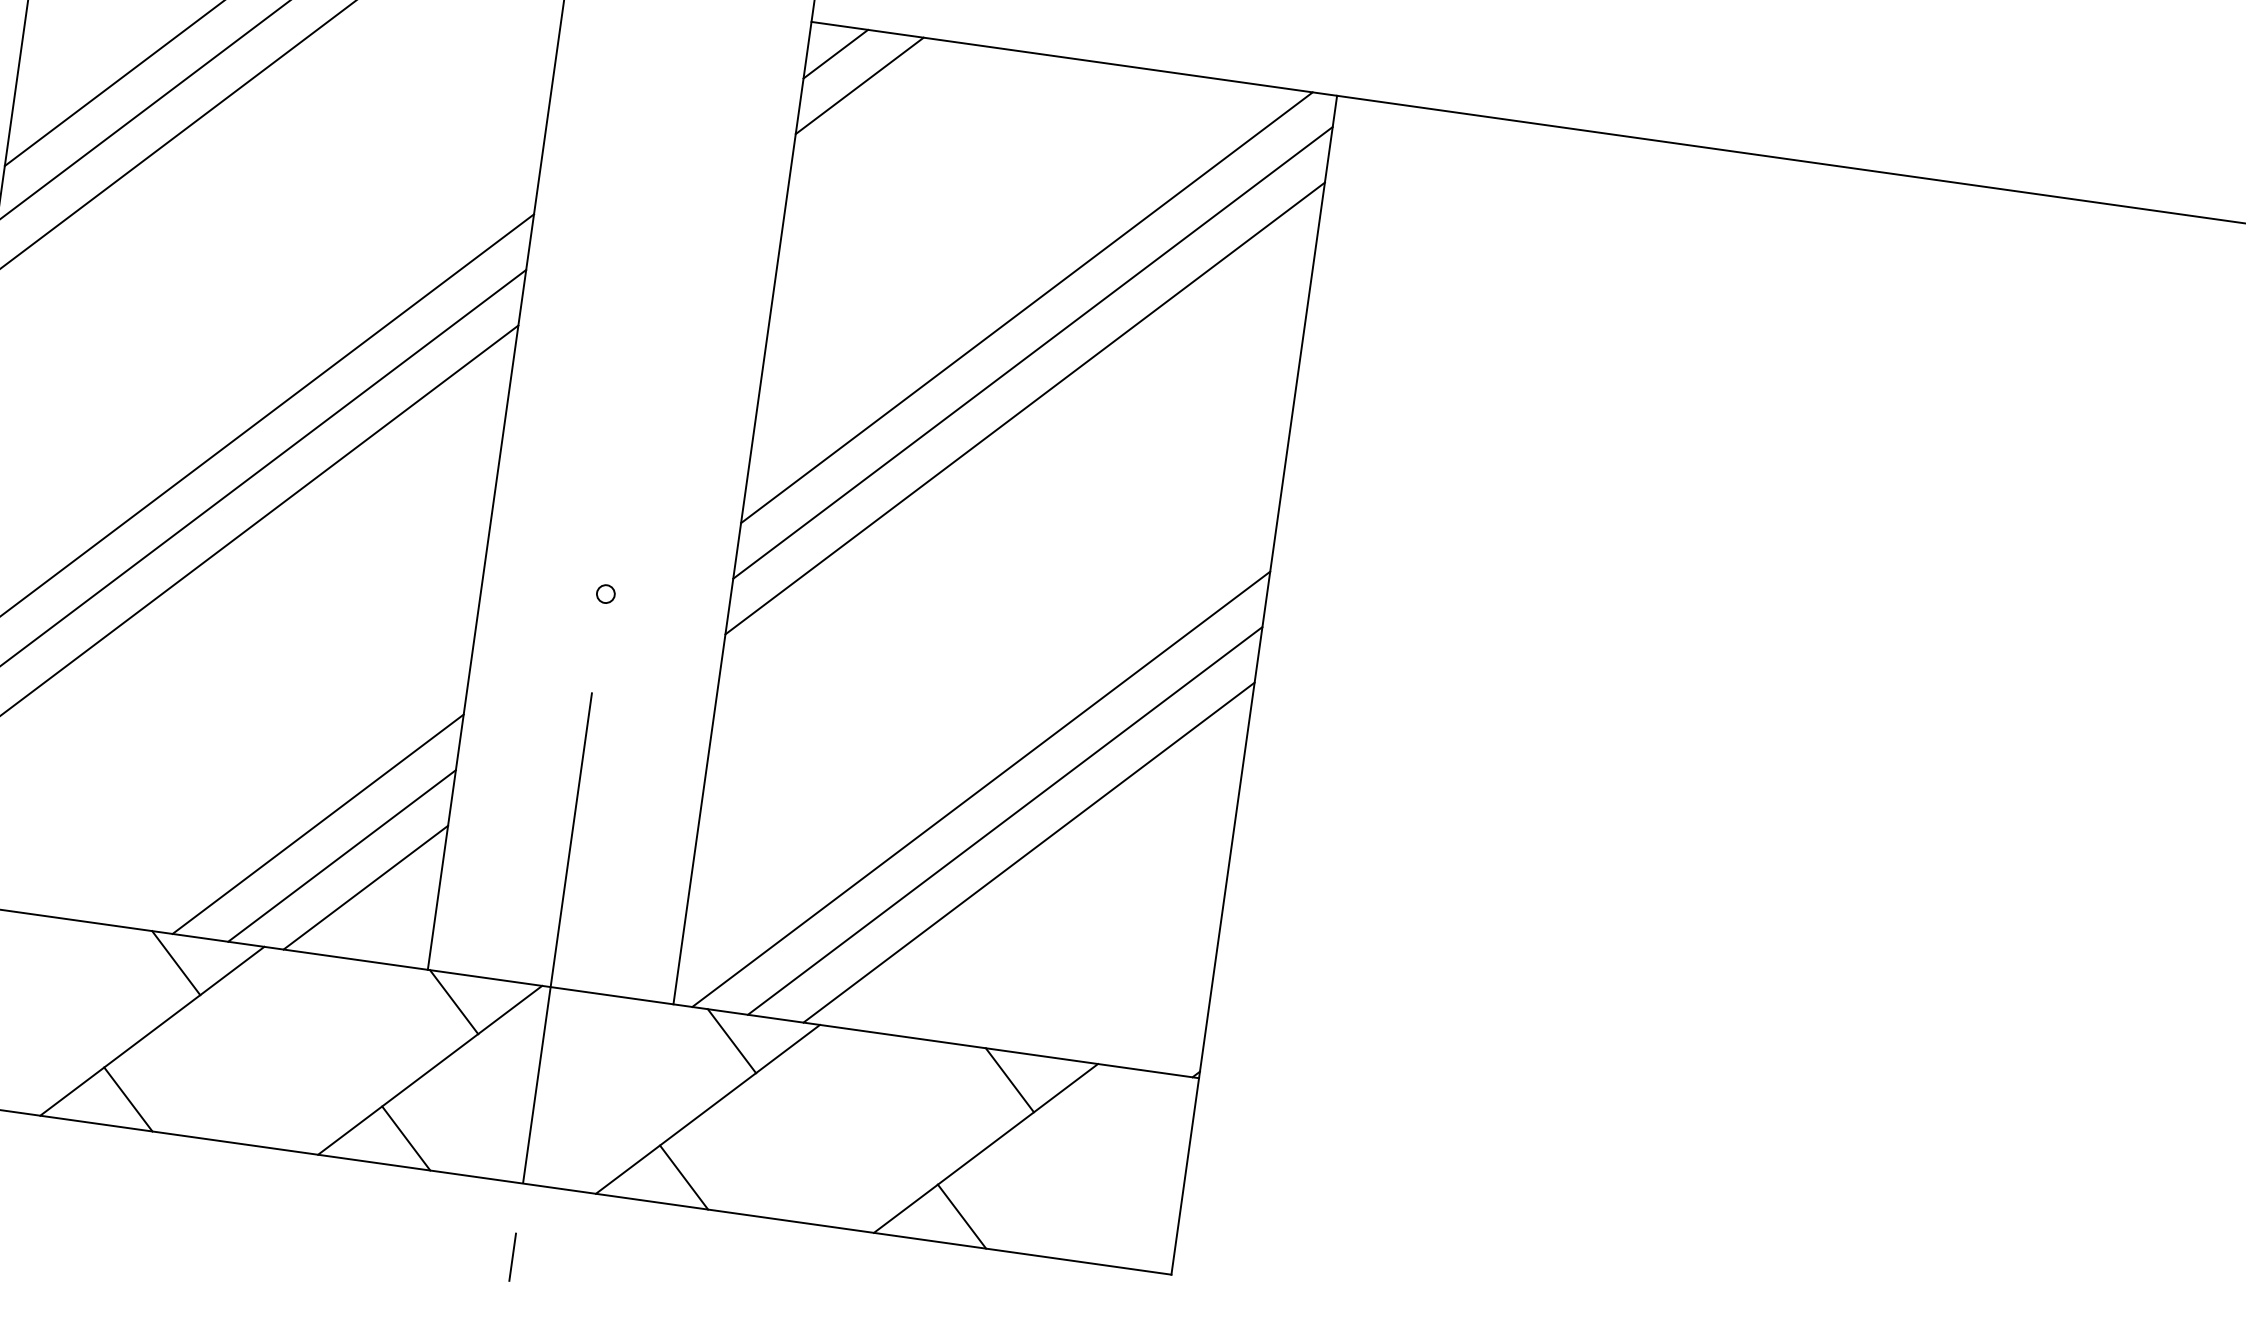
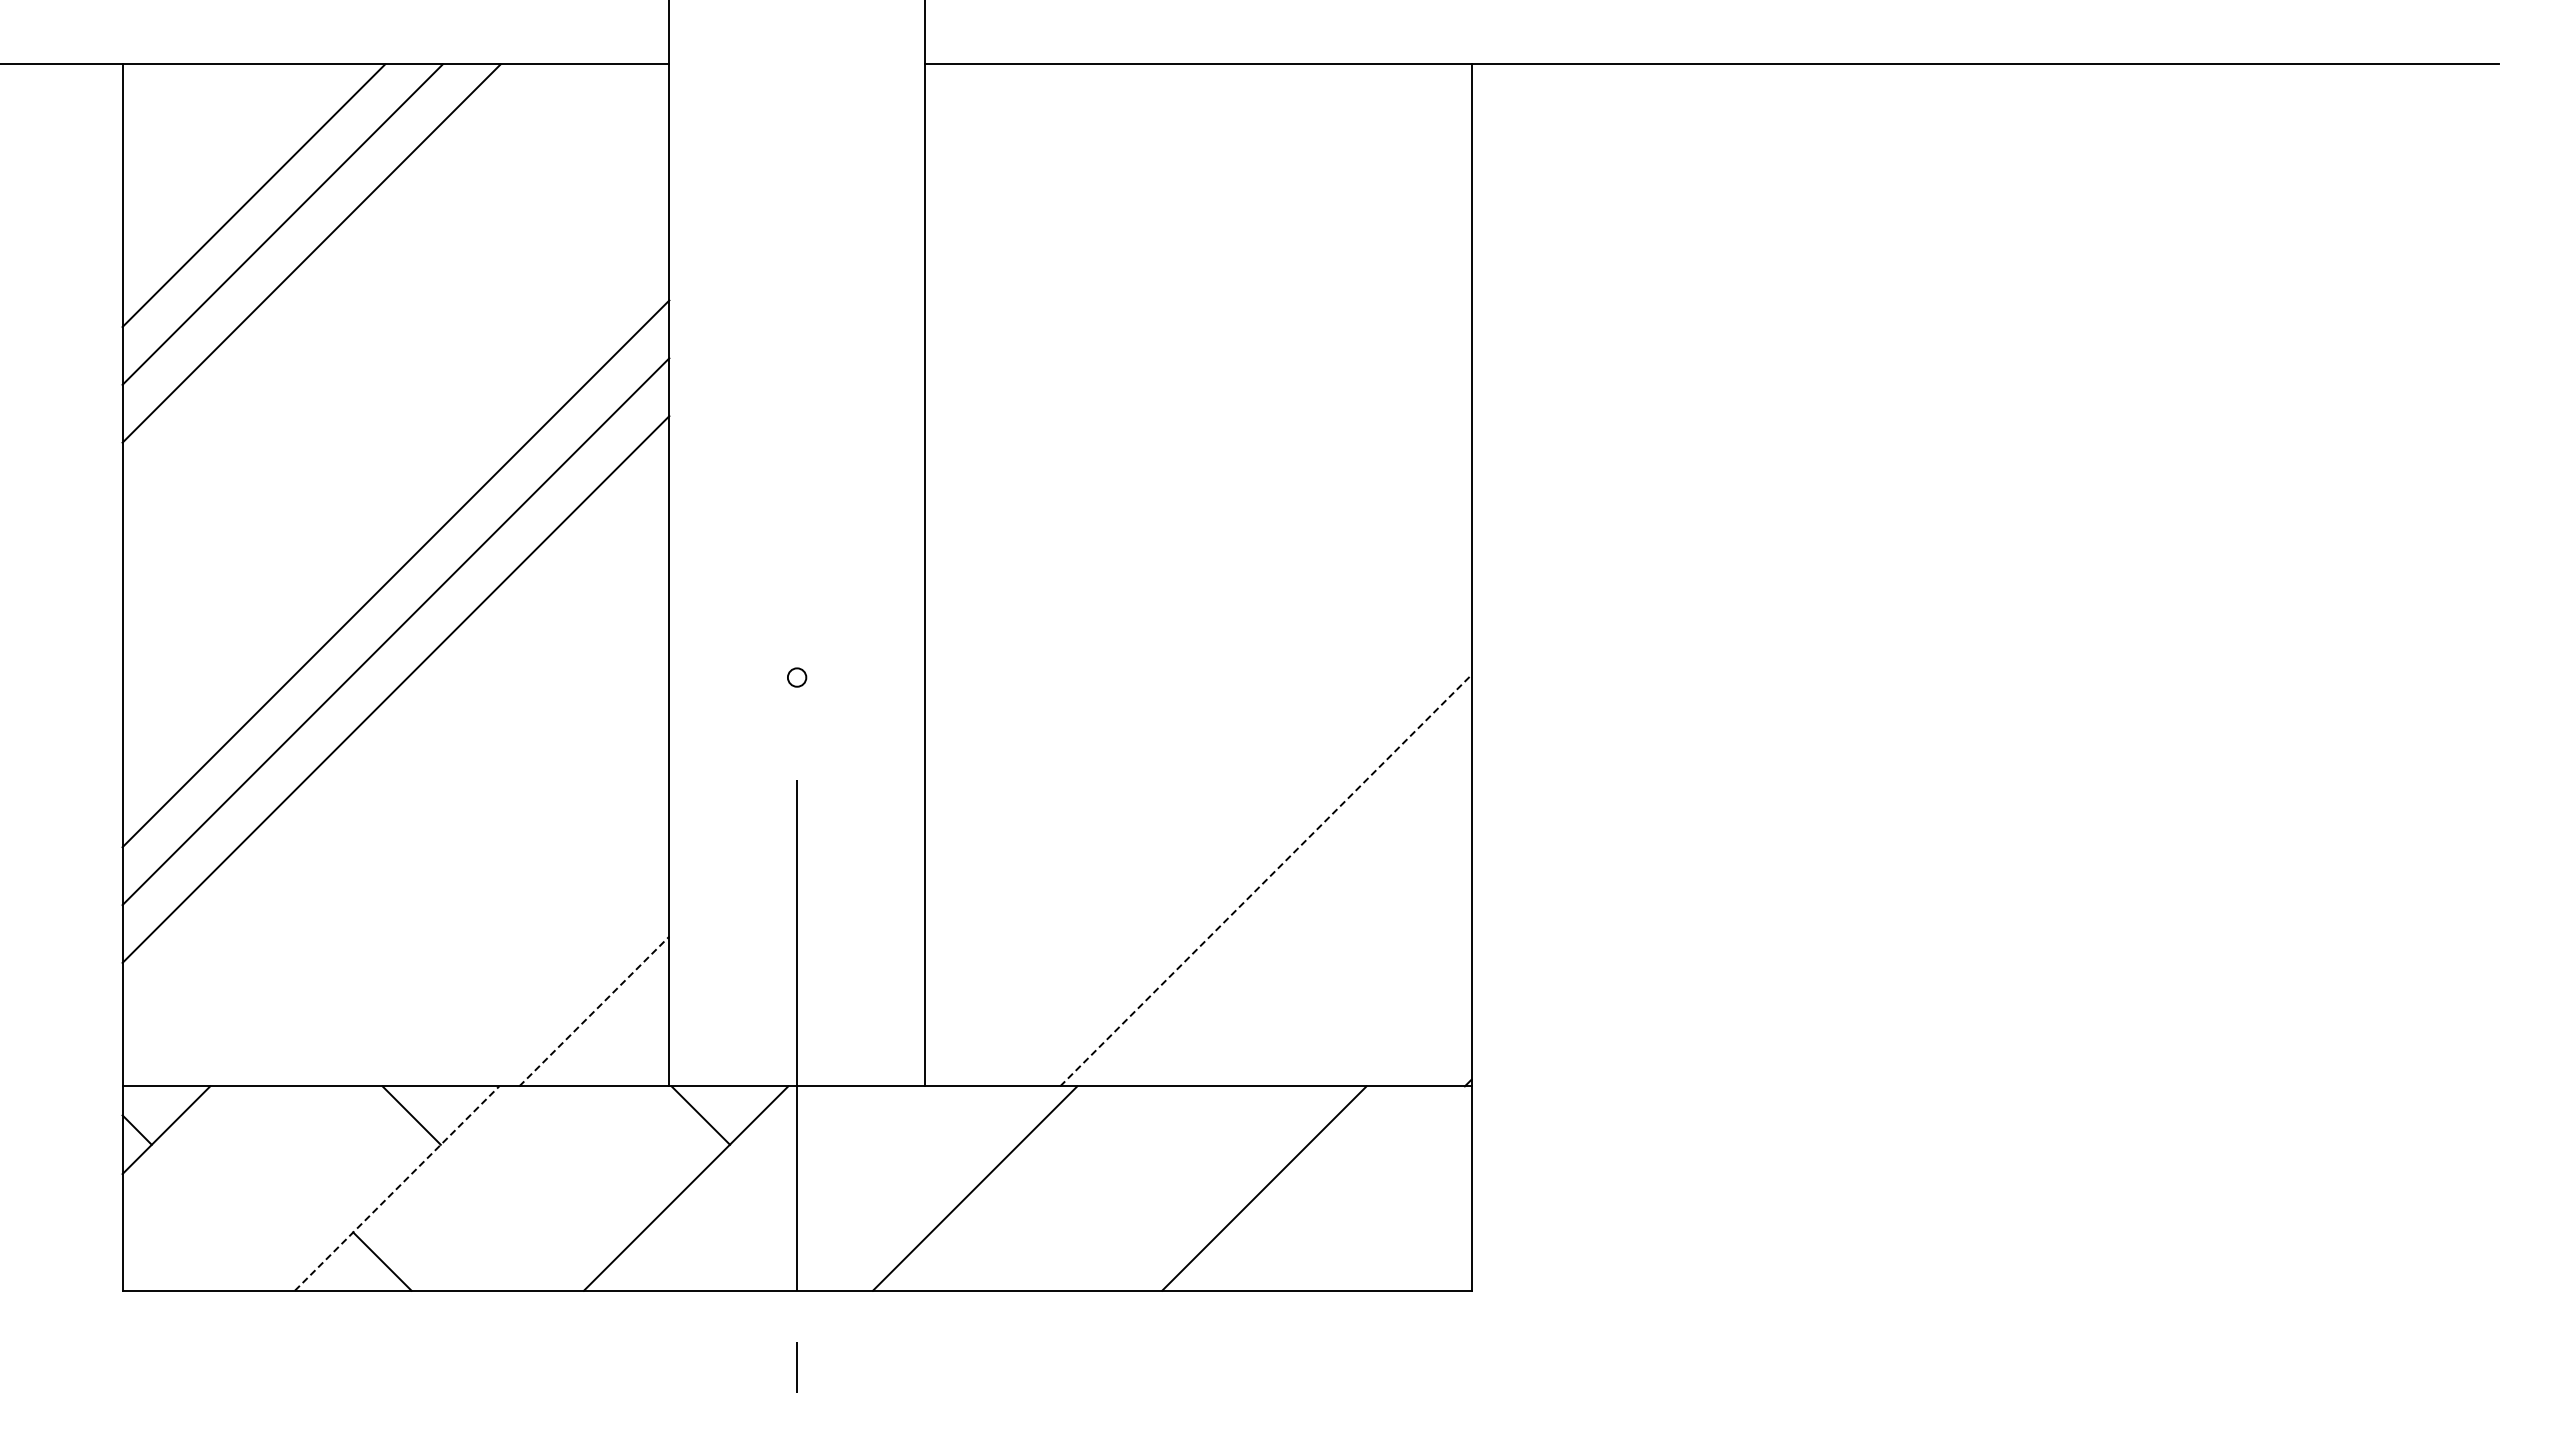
line: (835, 53) -> (953, 93), removed
line: (859, 85) -> (982, 122), removed
line: (1026, 307) -> (1185, 324), removed
line: (1032, 352) -> (1197, 369), removed
line: (1024, 407) -> (1197, 427), removed
line: (980, 788) -> (1207, 822), removed
line: (1004, 820) -> (1236, 851), removed
line: (318, 824) -> (536, 953), removed
line: (1028, 852) -> (1265, 880), solid -> dashed
line: (342, 855) -> (565, 982), removed
line: (366, 887) -> (594, 1011), solid -> dashed
line: (152, 1031) -> (397, 1188), solid -> dashed
line: (731, 1041) -> (989, 1115), removed
line: (1009, 1080) -> (1278, 1115), removed
line: (406, 1138) -> (671, 1261), removed
line: (684, 1177) -> (960, 1261), removed
line: (961, 1216) -> (1249, 1261), removed

